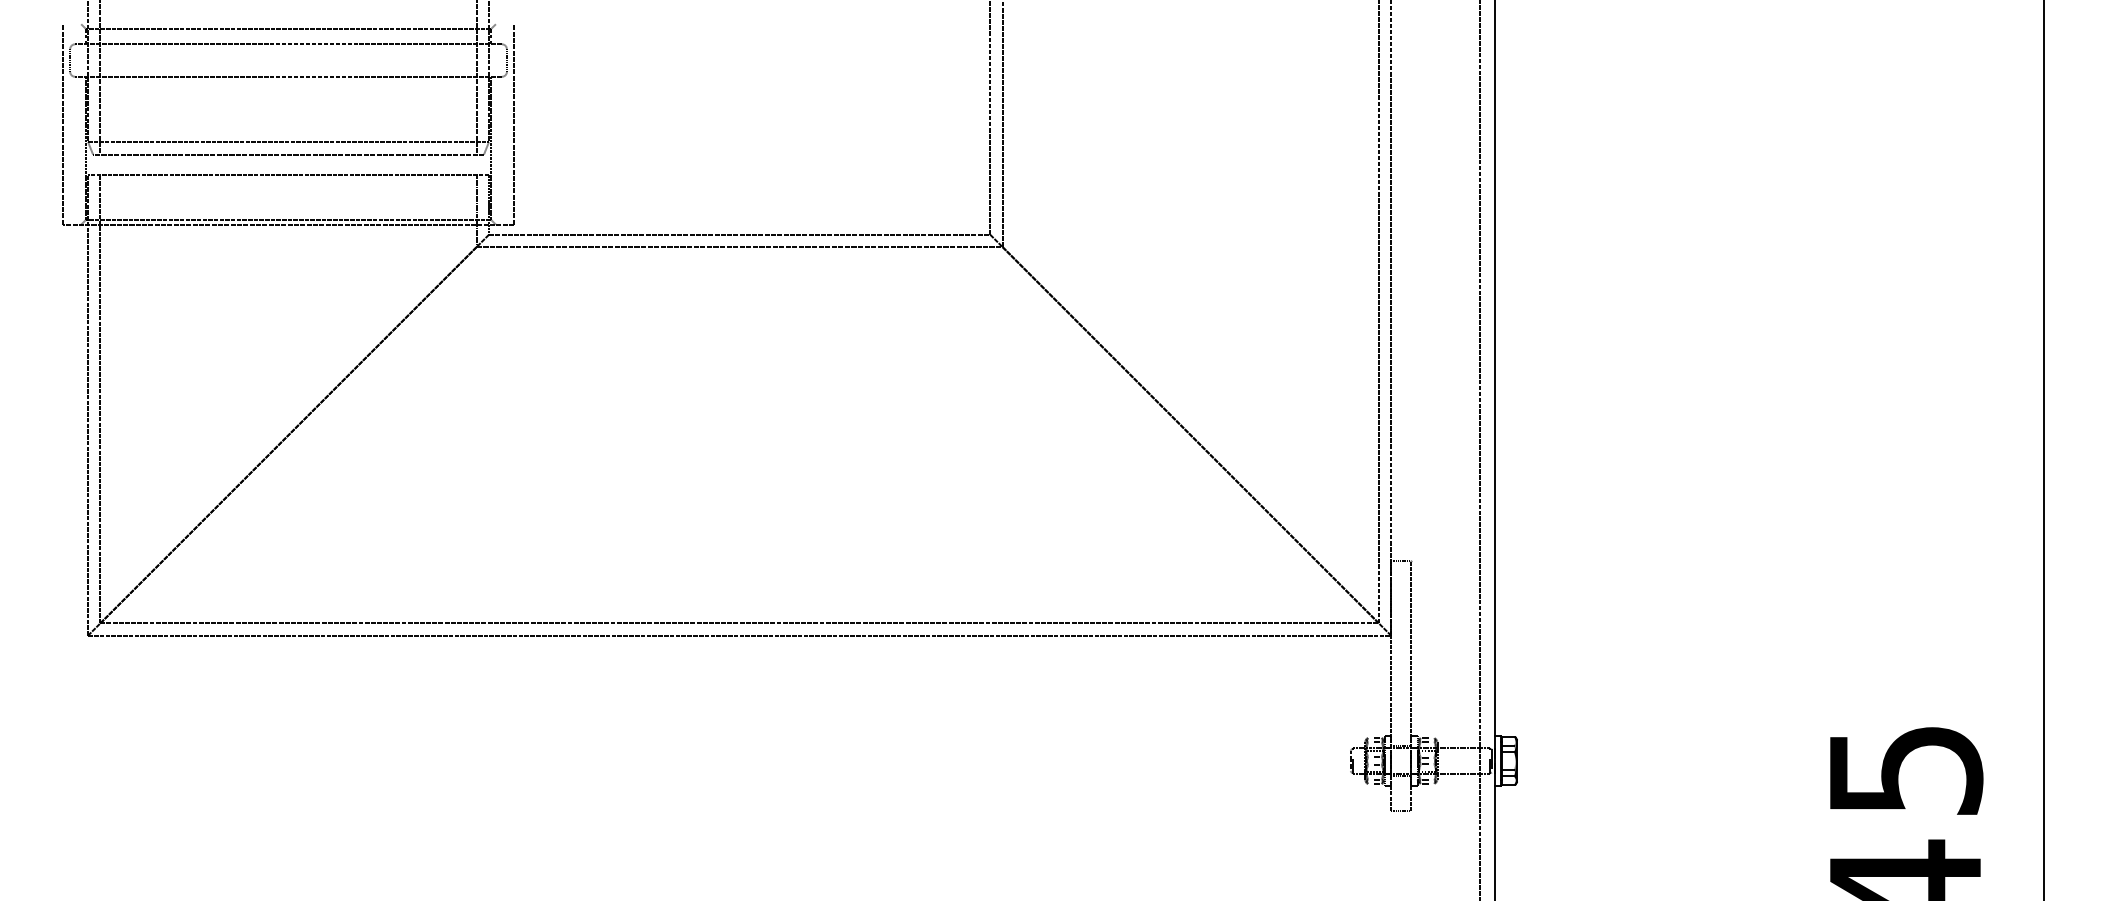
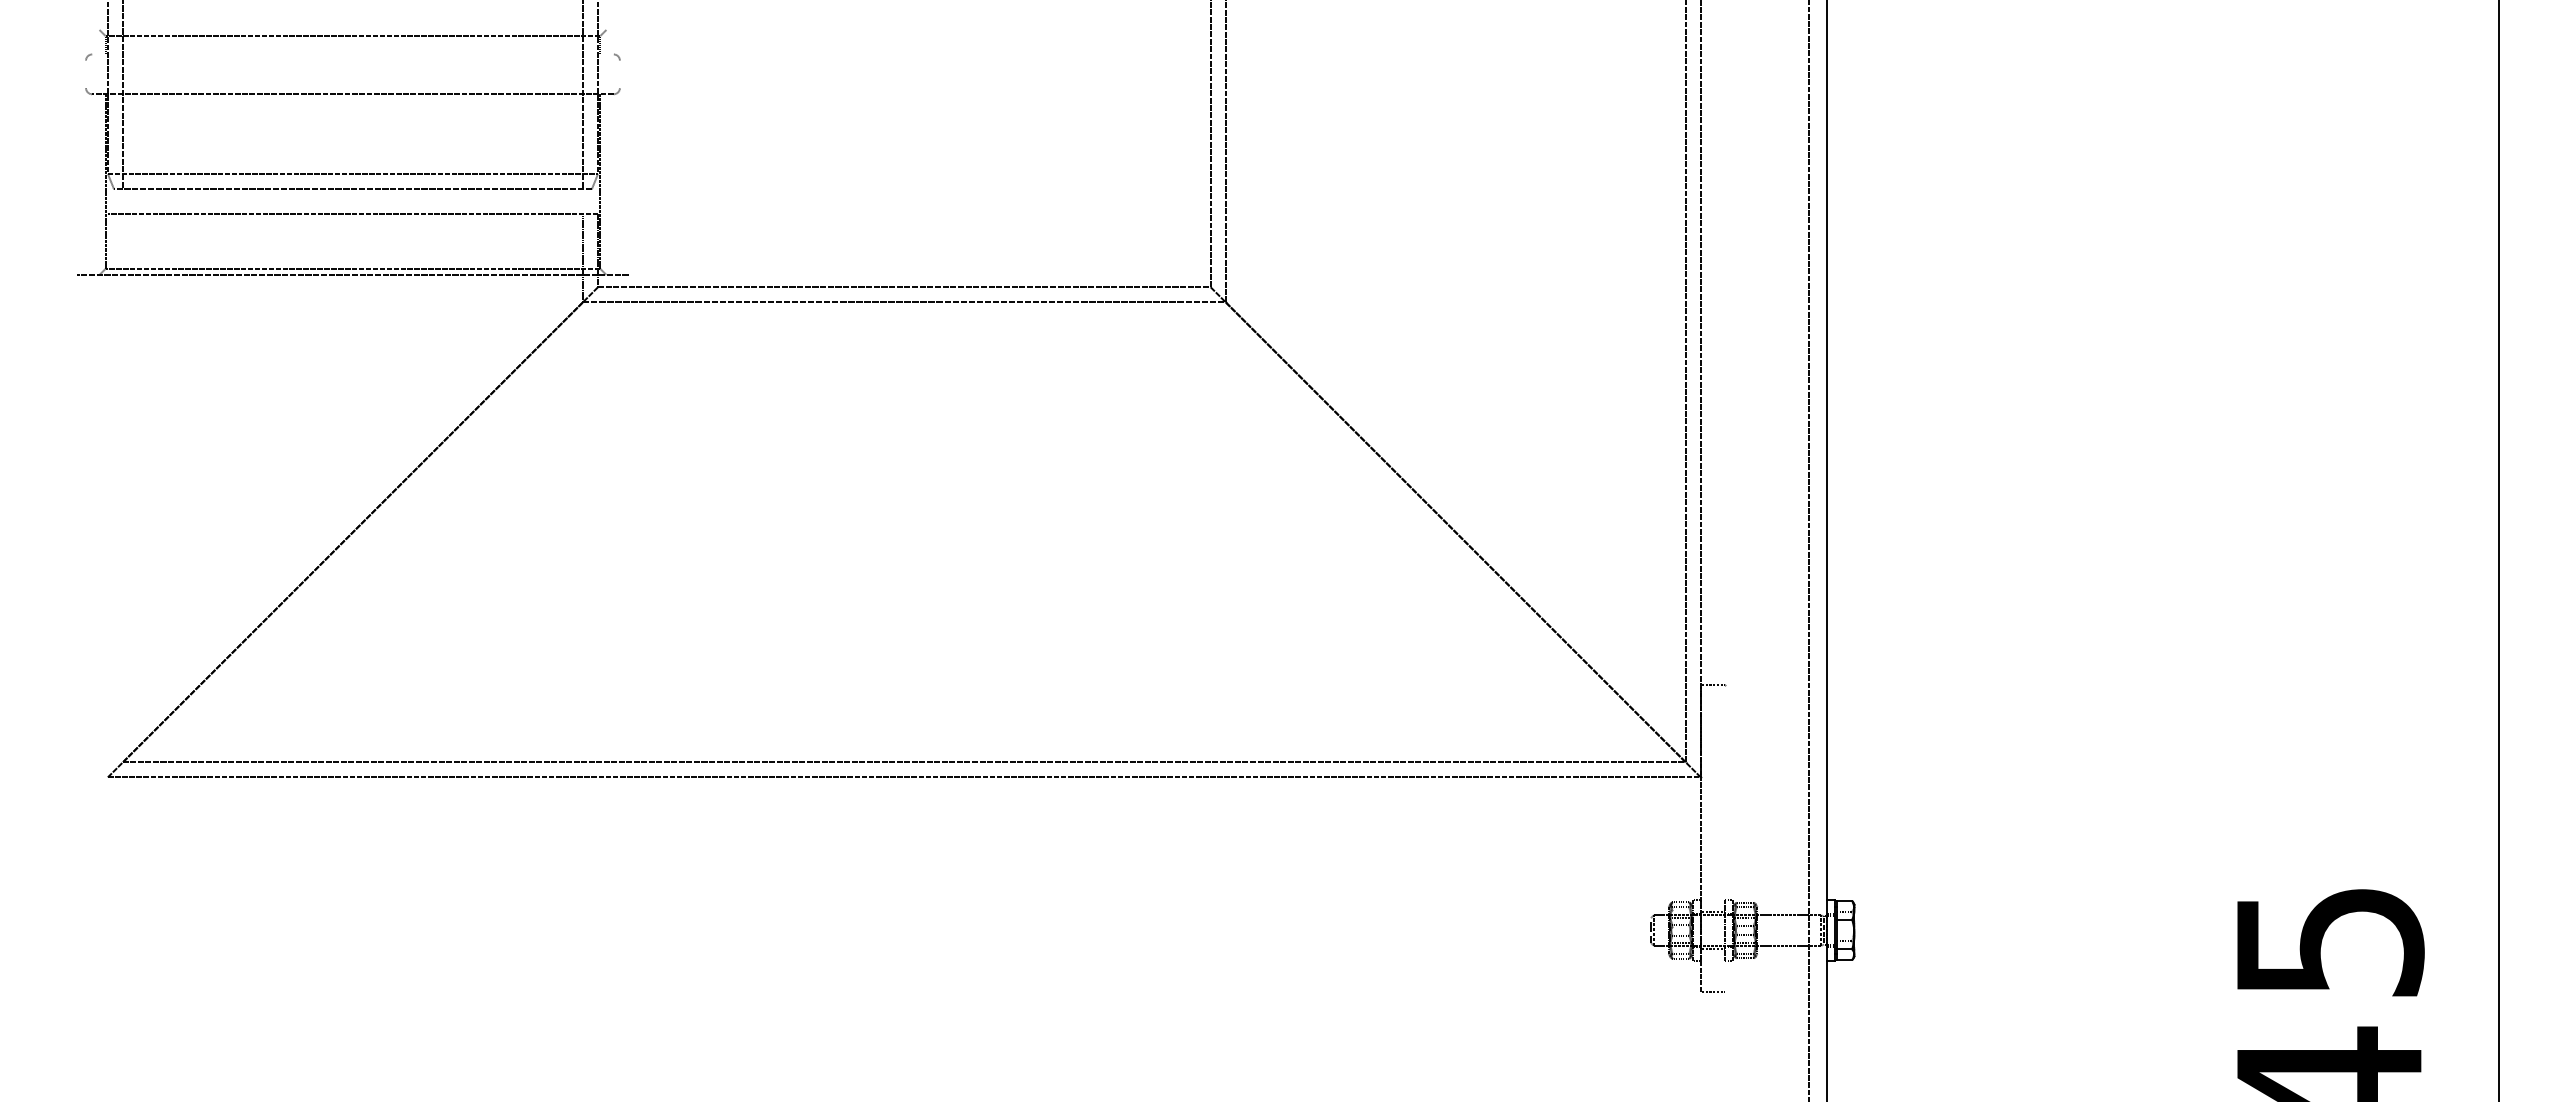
line: (288, 44) -> (352, 54), removed
line: (70, 60) -> (86, 74), removed
line: (506, 60) -> (619, 74), removed
line: (63, 124) -> (77, 152), removed
line: (513, 124) -> (628, 152), removed
line: (100, 398) -> (122, 487), removed
line: (87, 405) -> (107, 495), removed
line: (1411, 685) -> (1725, 838), removed

